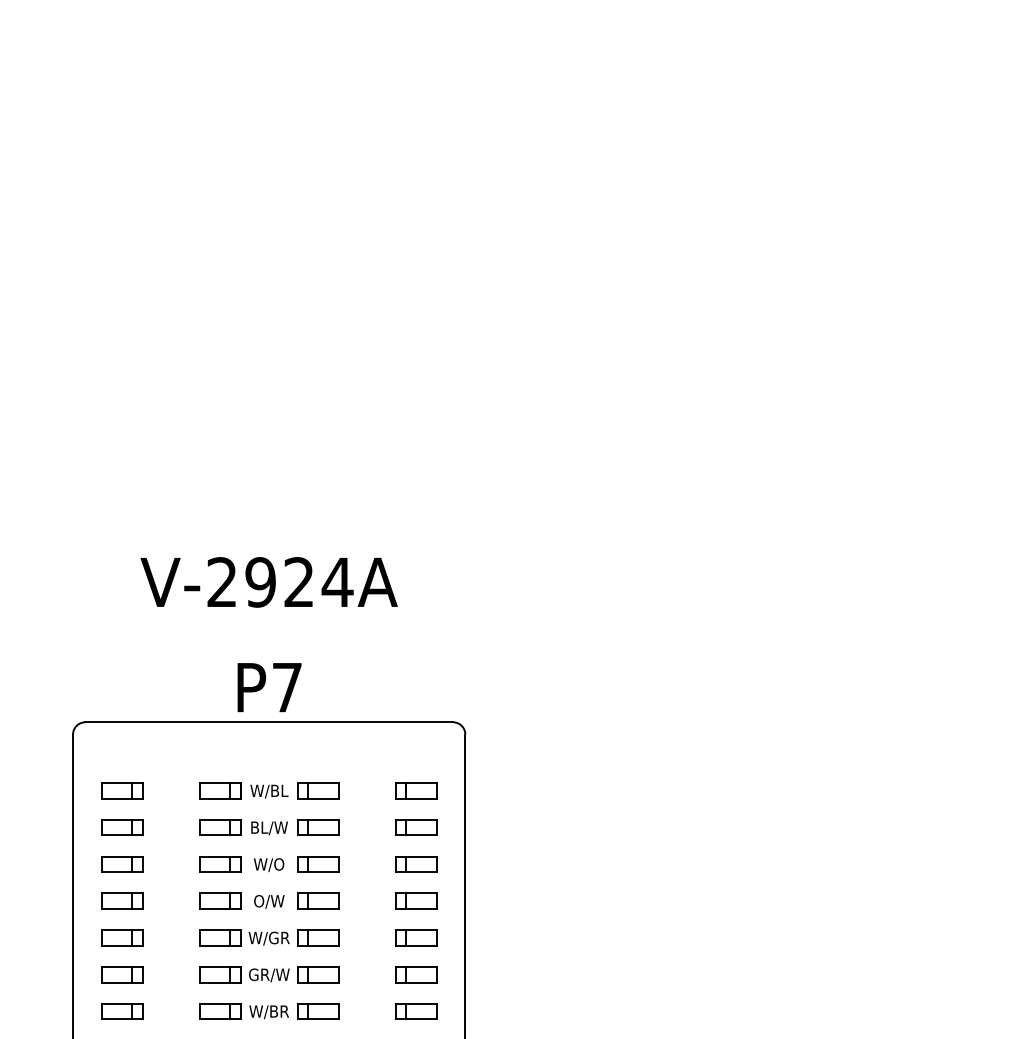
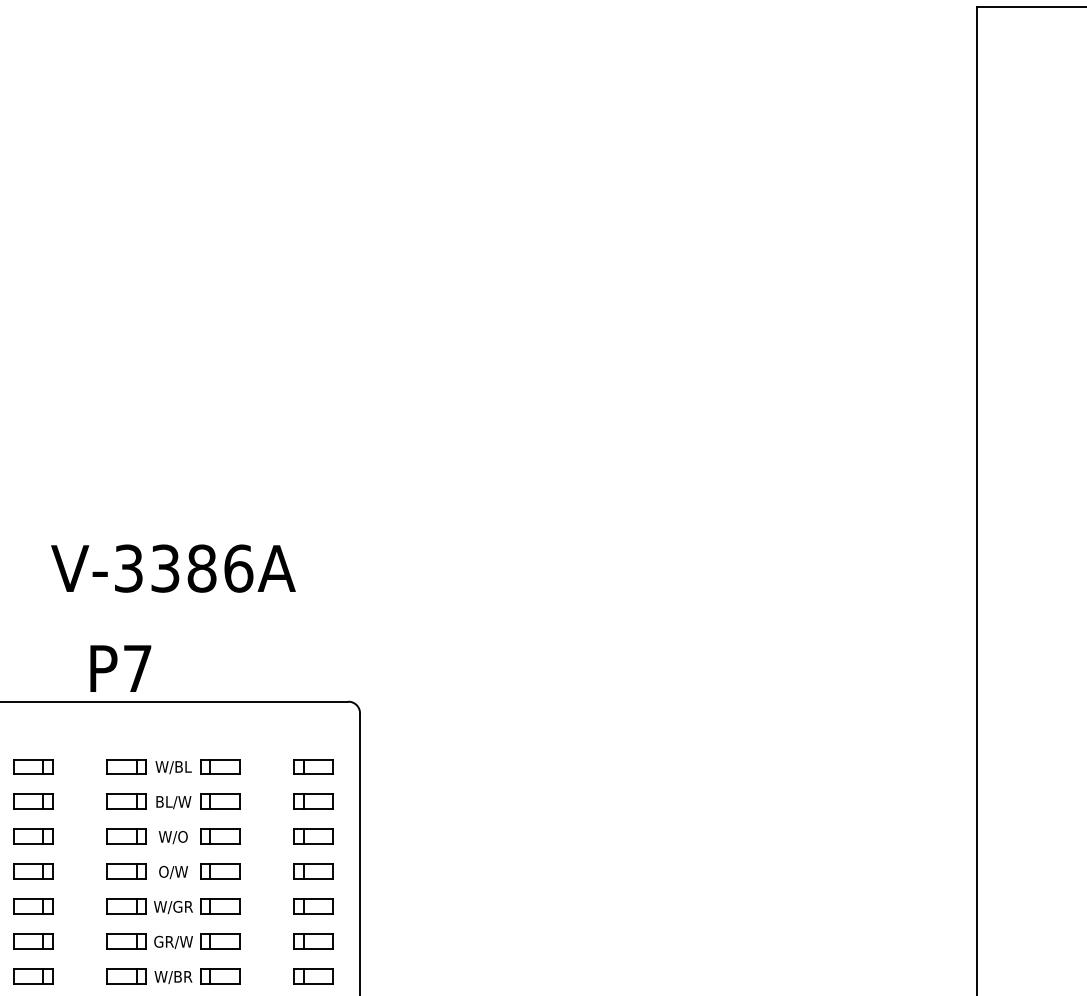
text: (279, 582) -> (183, 568), V-2924A -> V-3386A
text: (269, 687) -> (120, 668), moved

